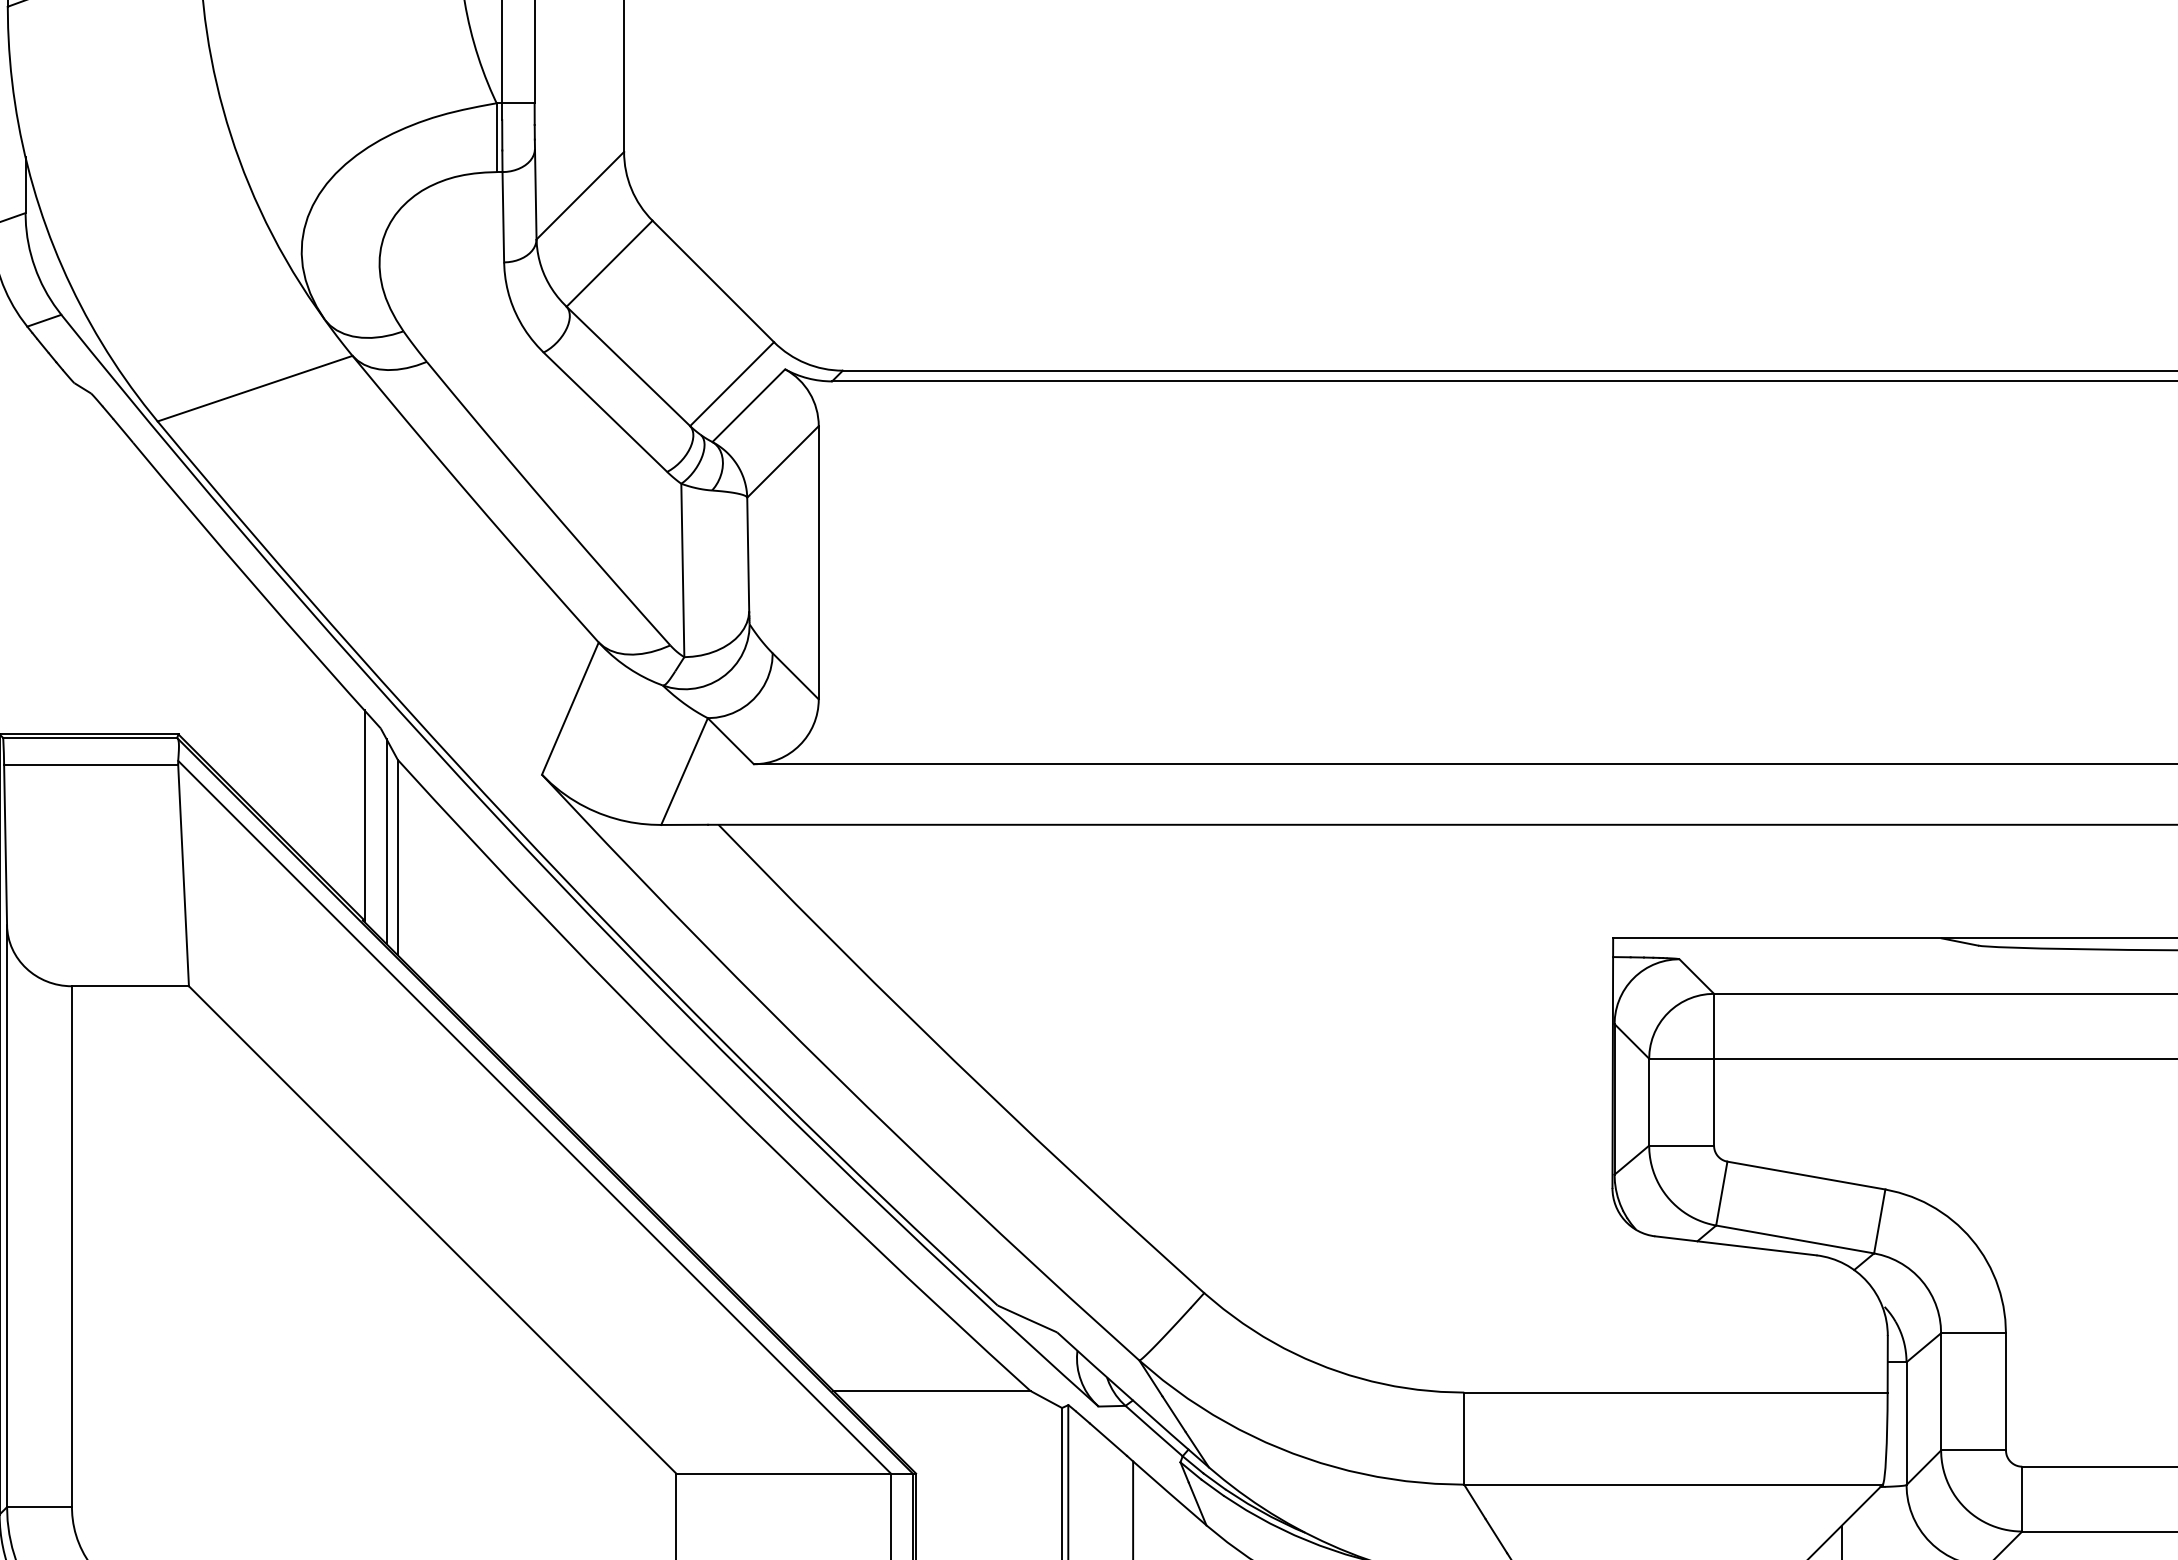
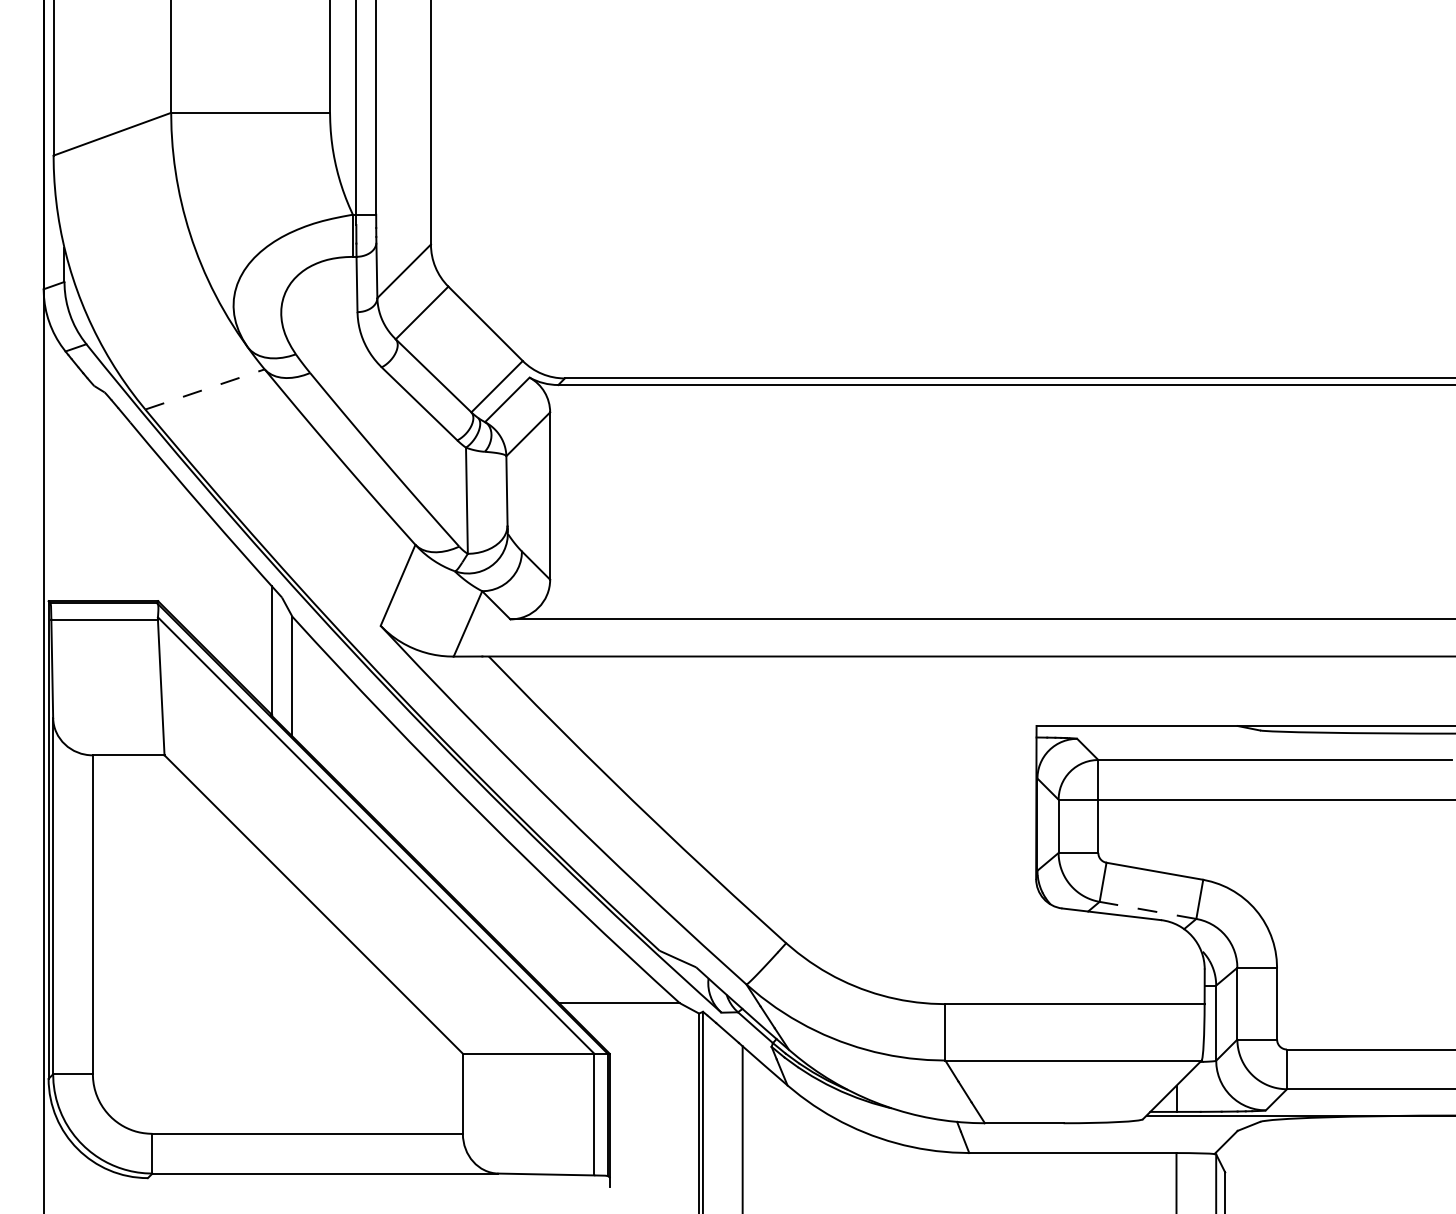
line: (255, 388) -> (205, 389), solid -> dashed
line: (386, 841) -> (285, 666), removed
line: (1794, 1239) -> (1147, 910), solid -> dashed

